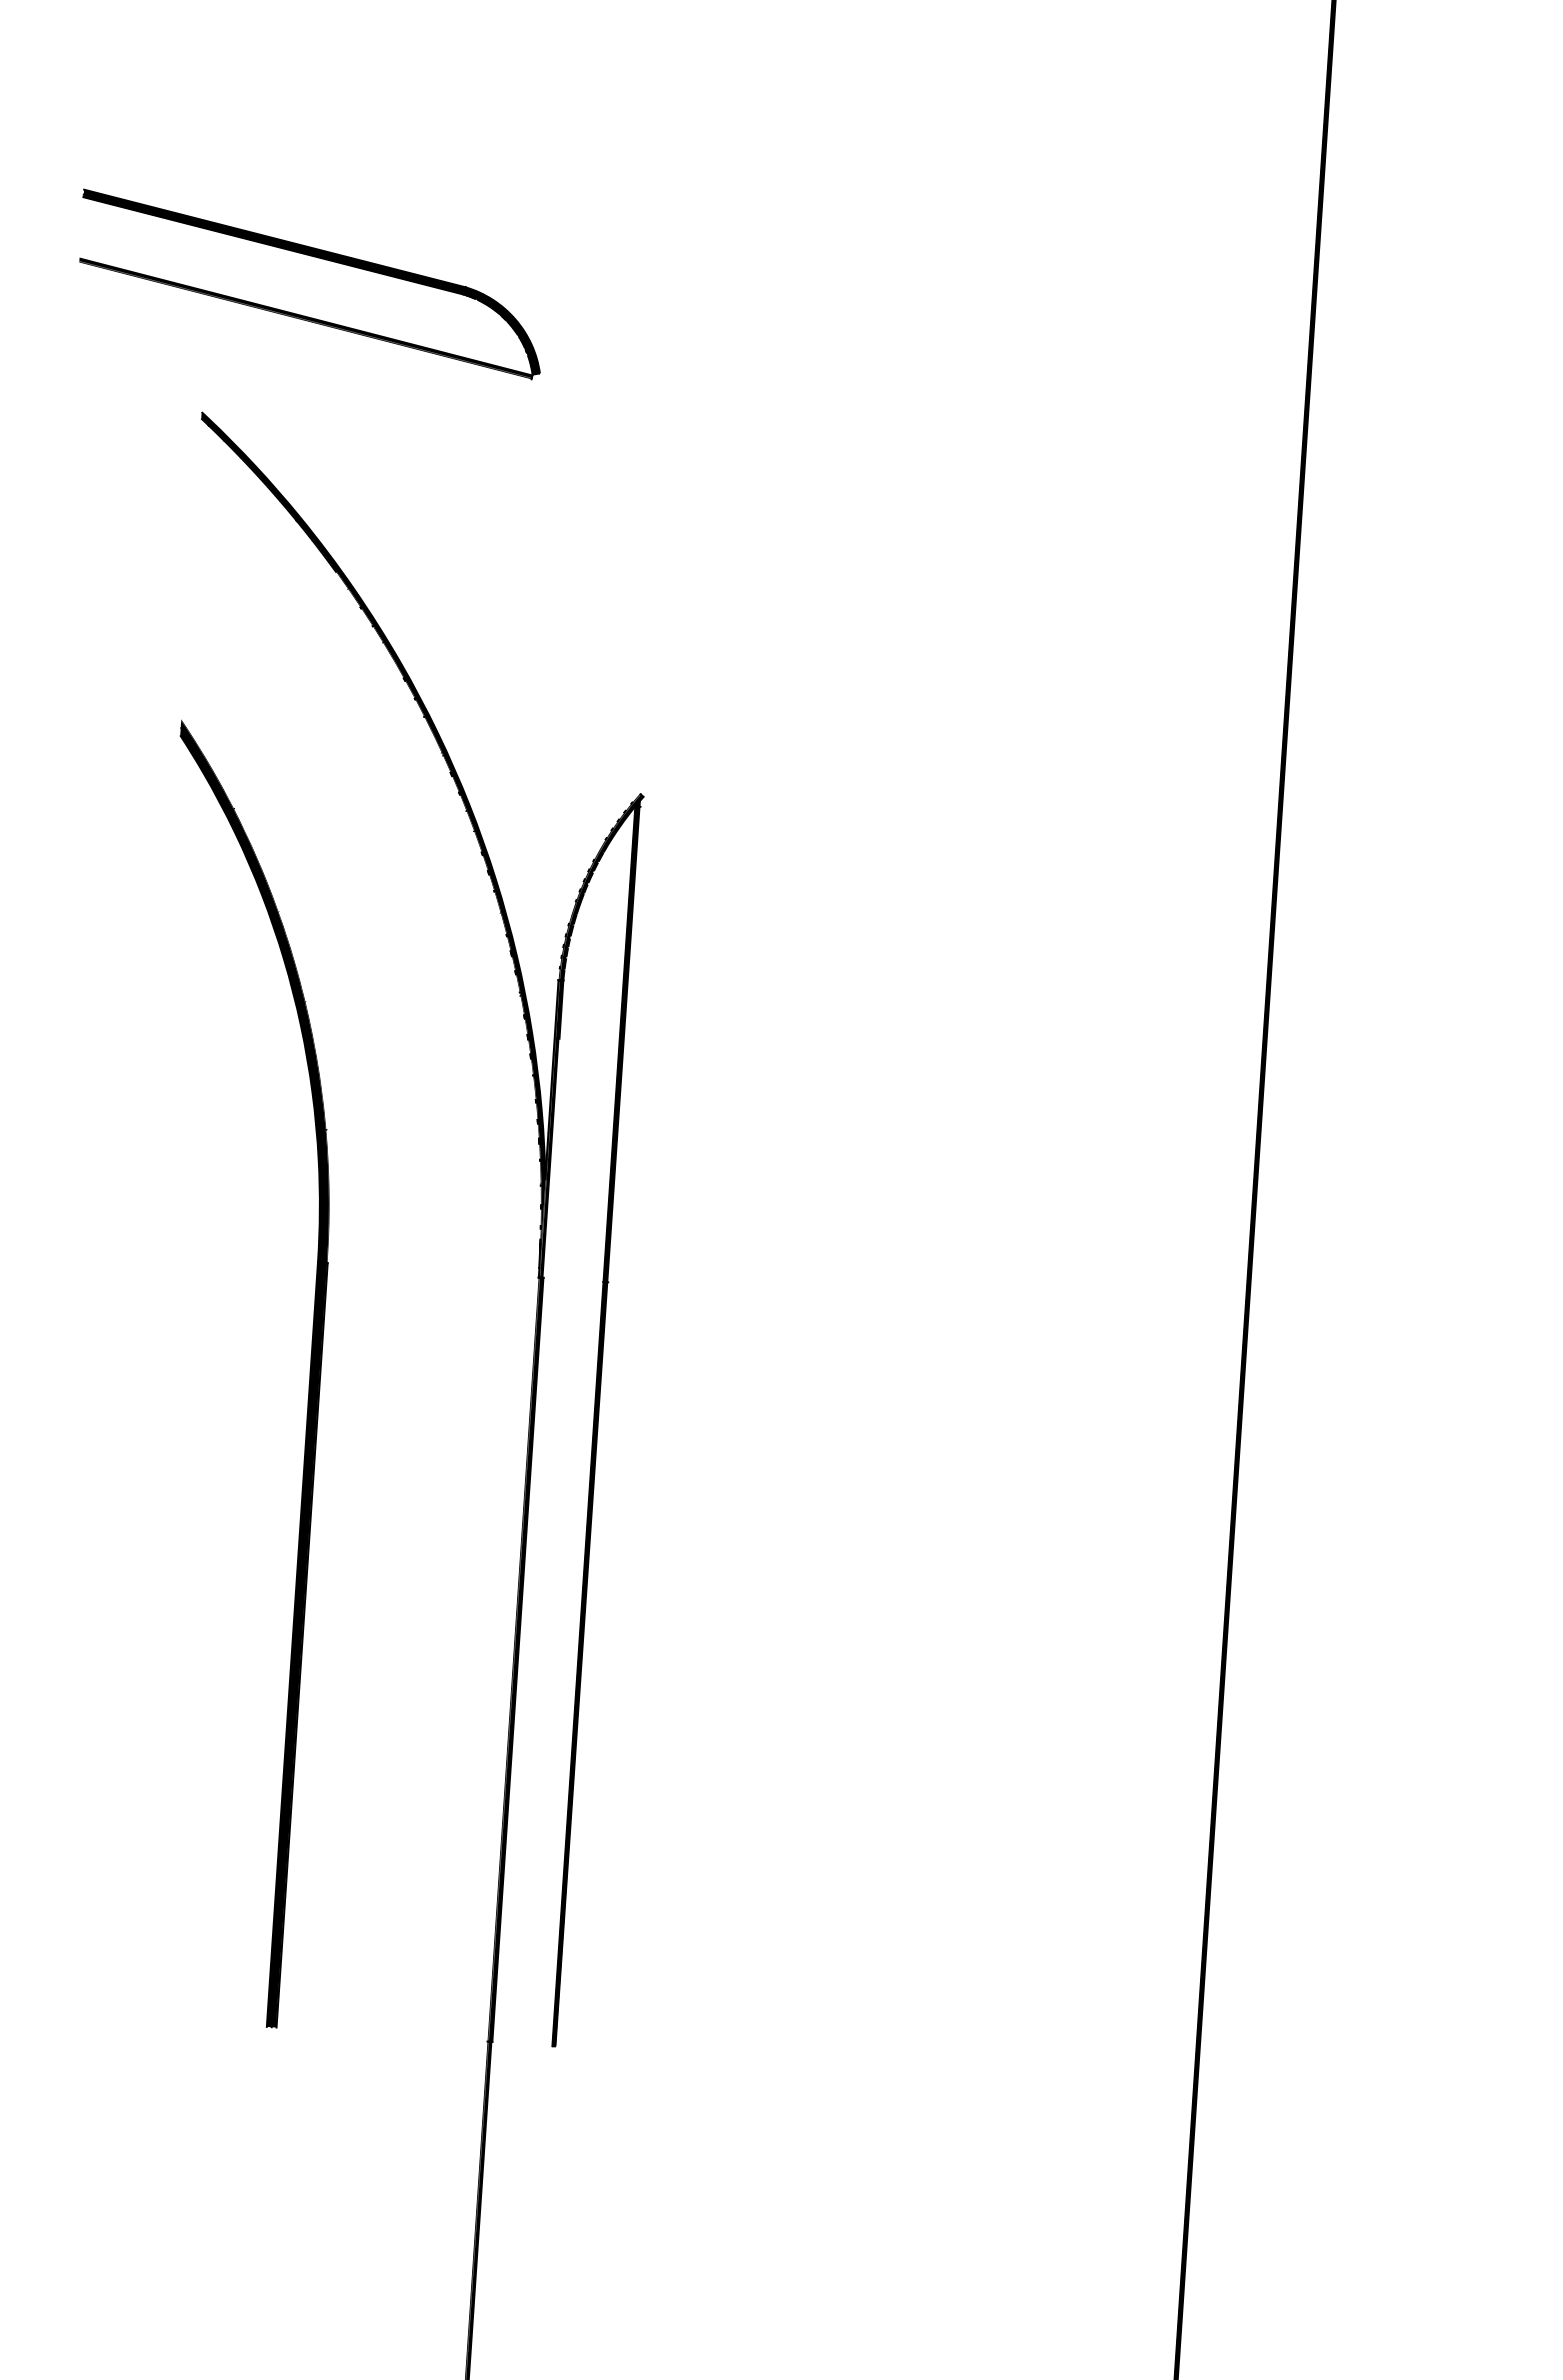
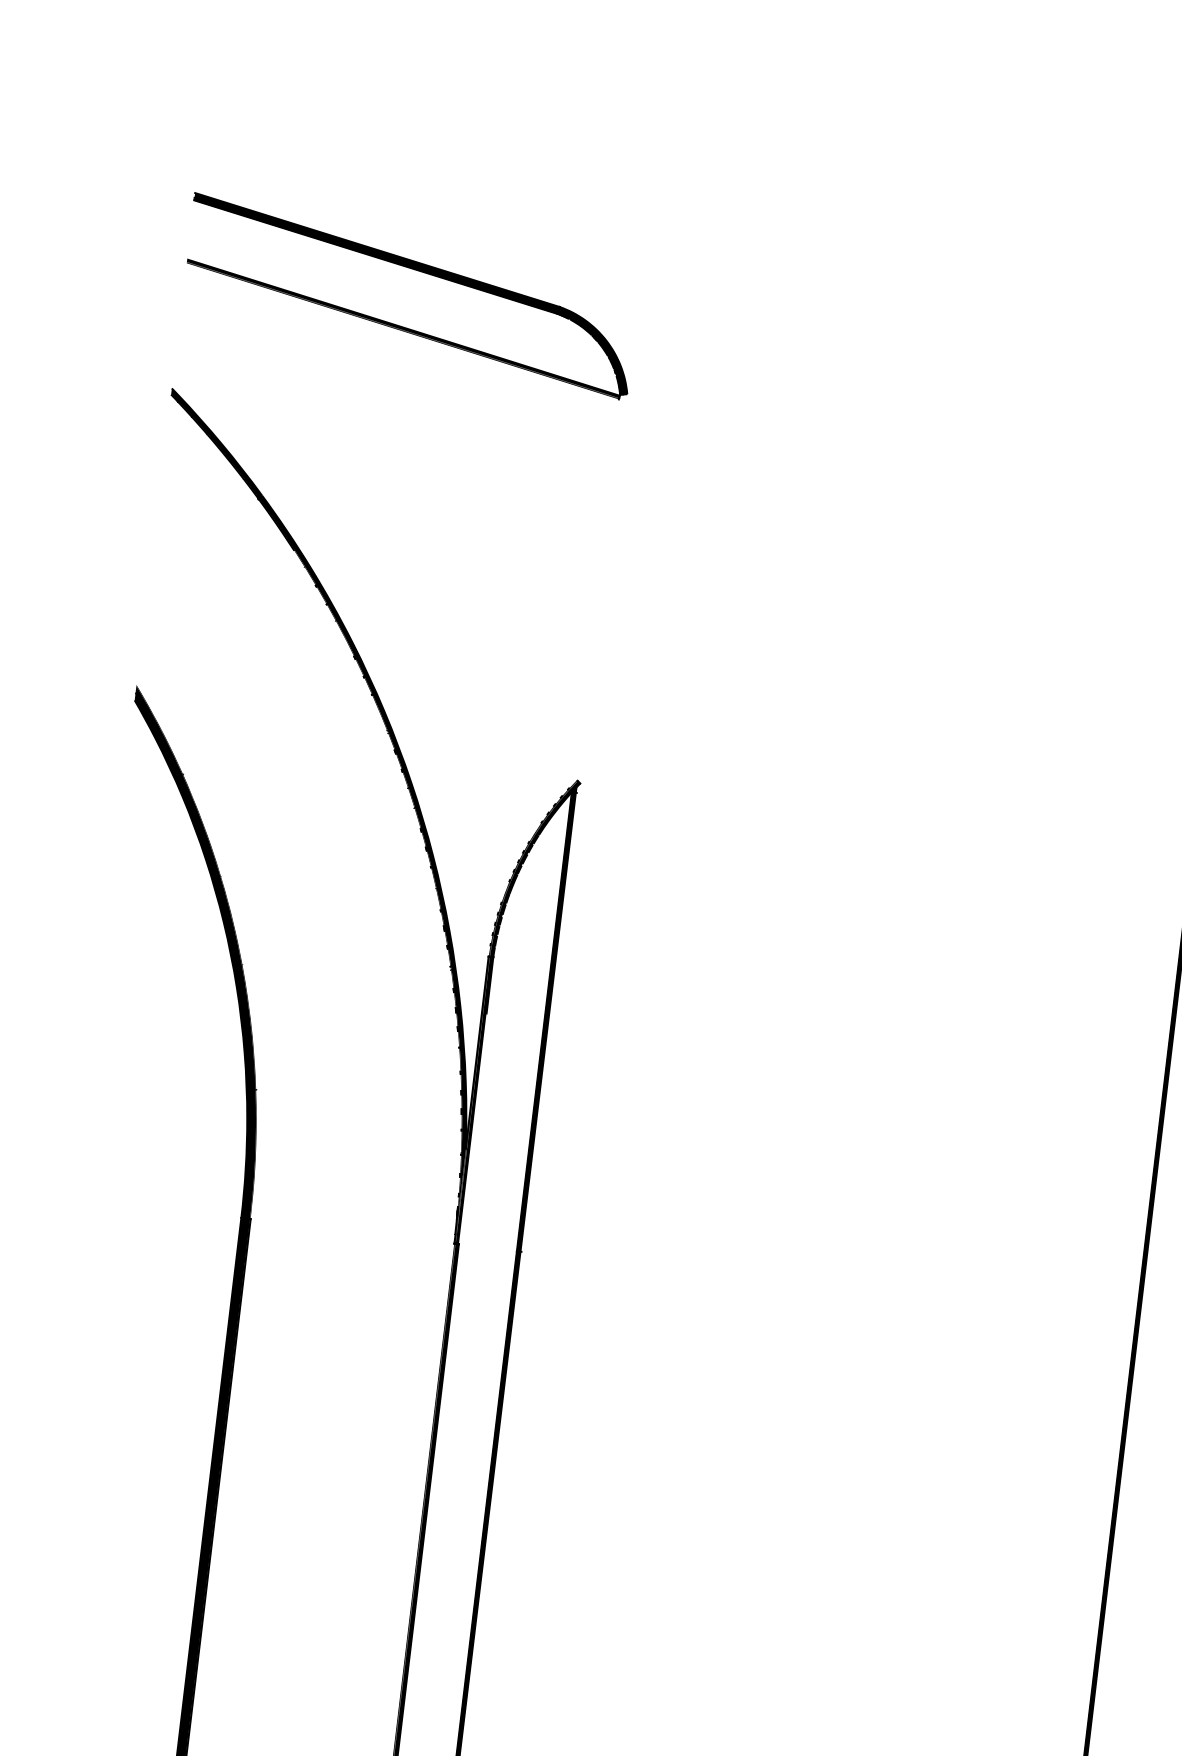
part: (317, 258) -> (417, 271), moved

